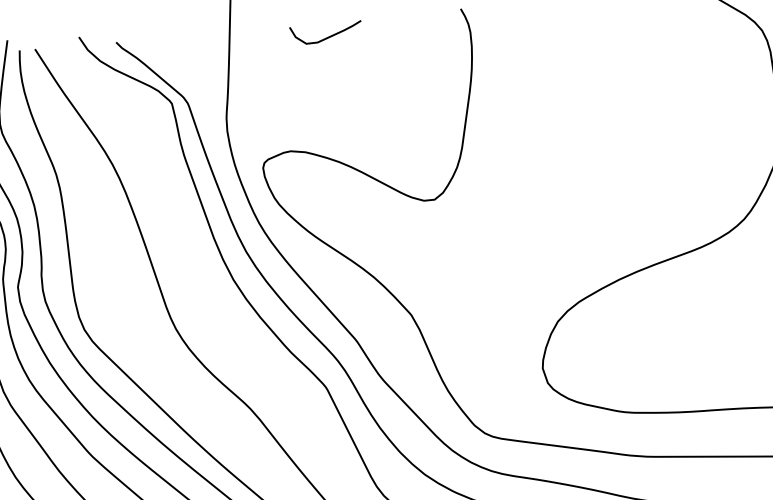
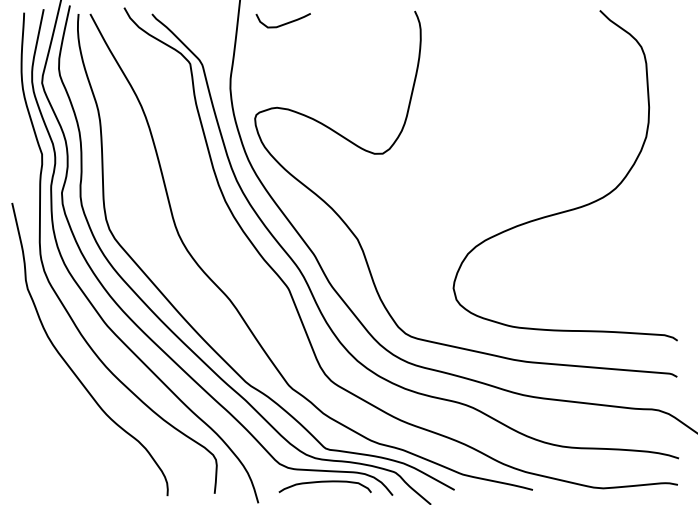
curve: (326, 36) -> (283, 23), moved

